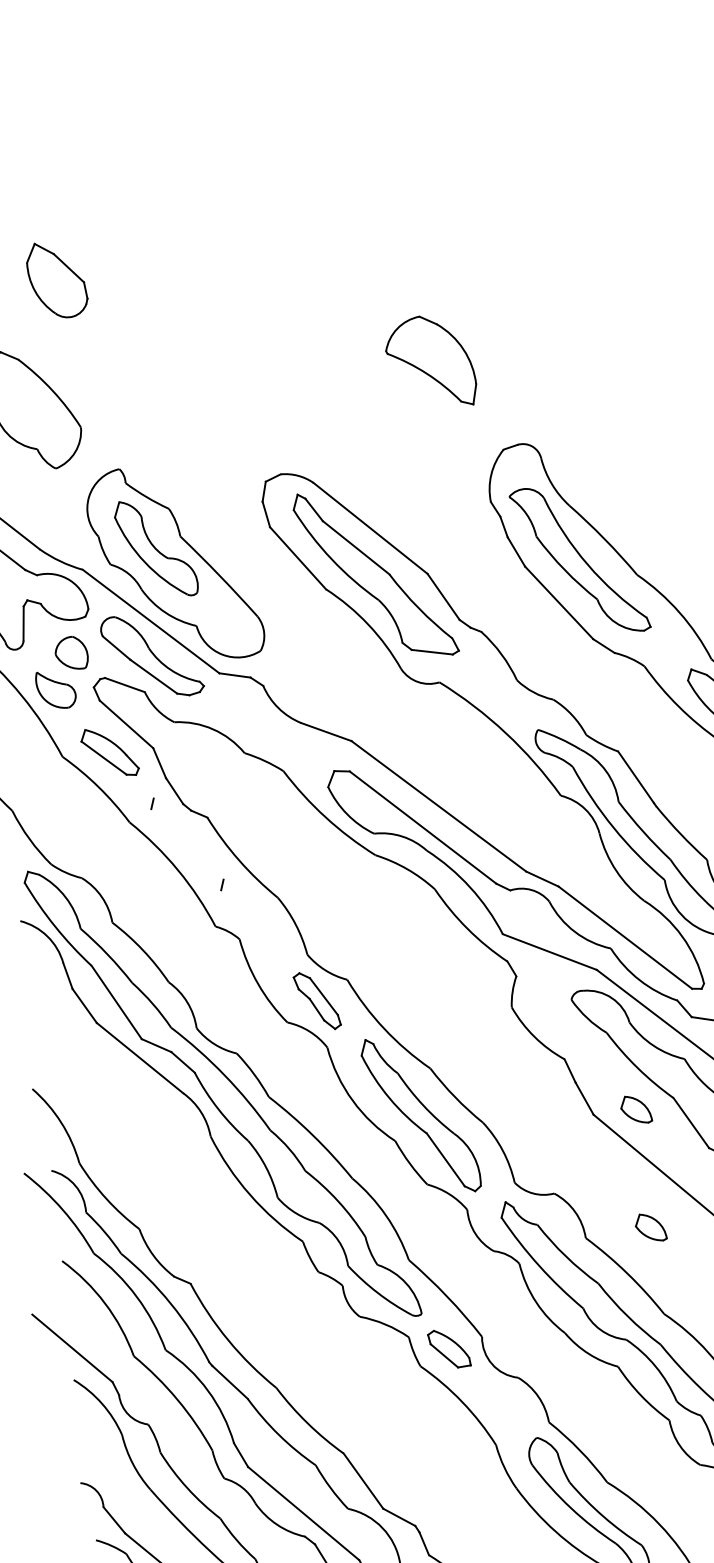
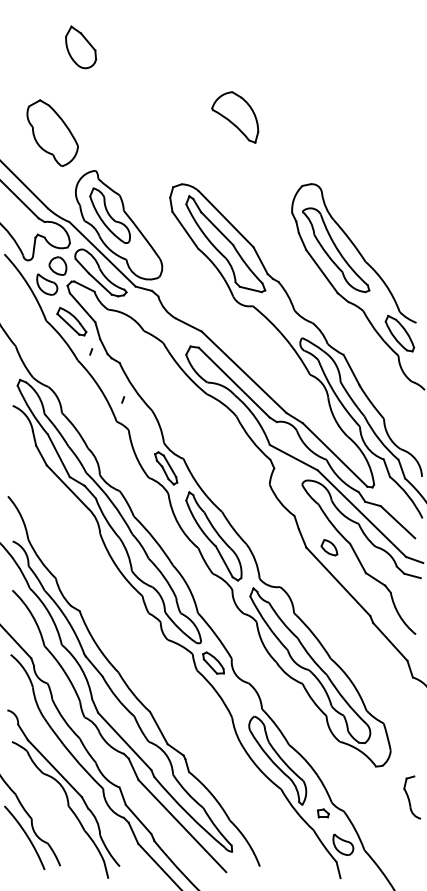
part: (57, 279) -> (81, 47), moved
part: (431, 362) -> (235, 117), moved
part: (650, 1227) -> (329, 611), removed

